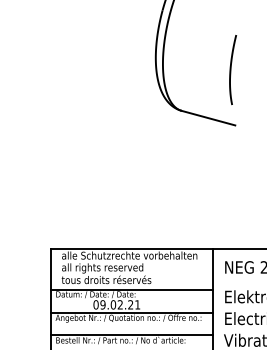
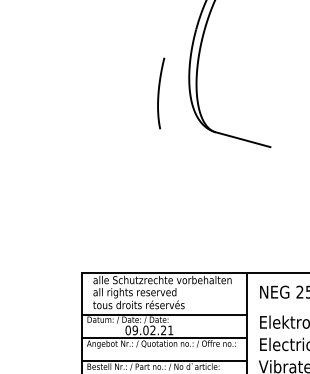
curve: (231, 70) -> (159, 93), moved

